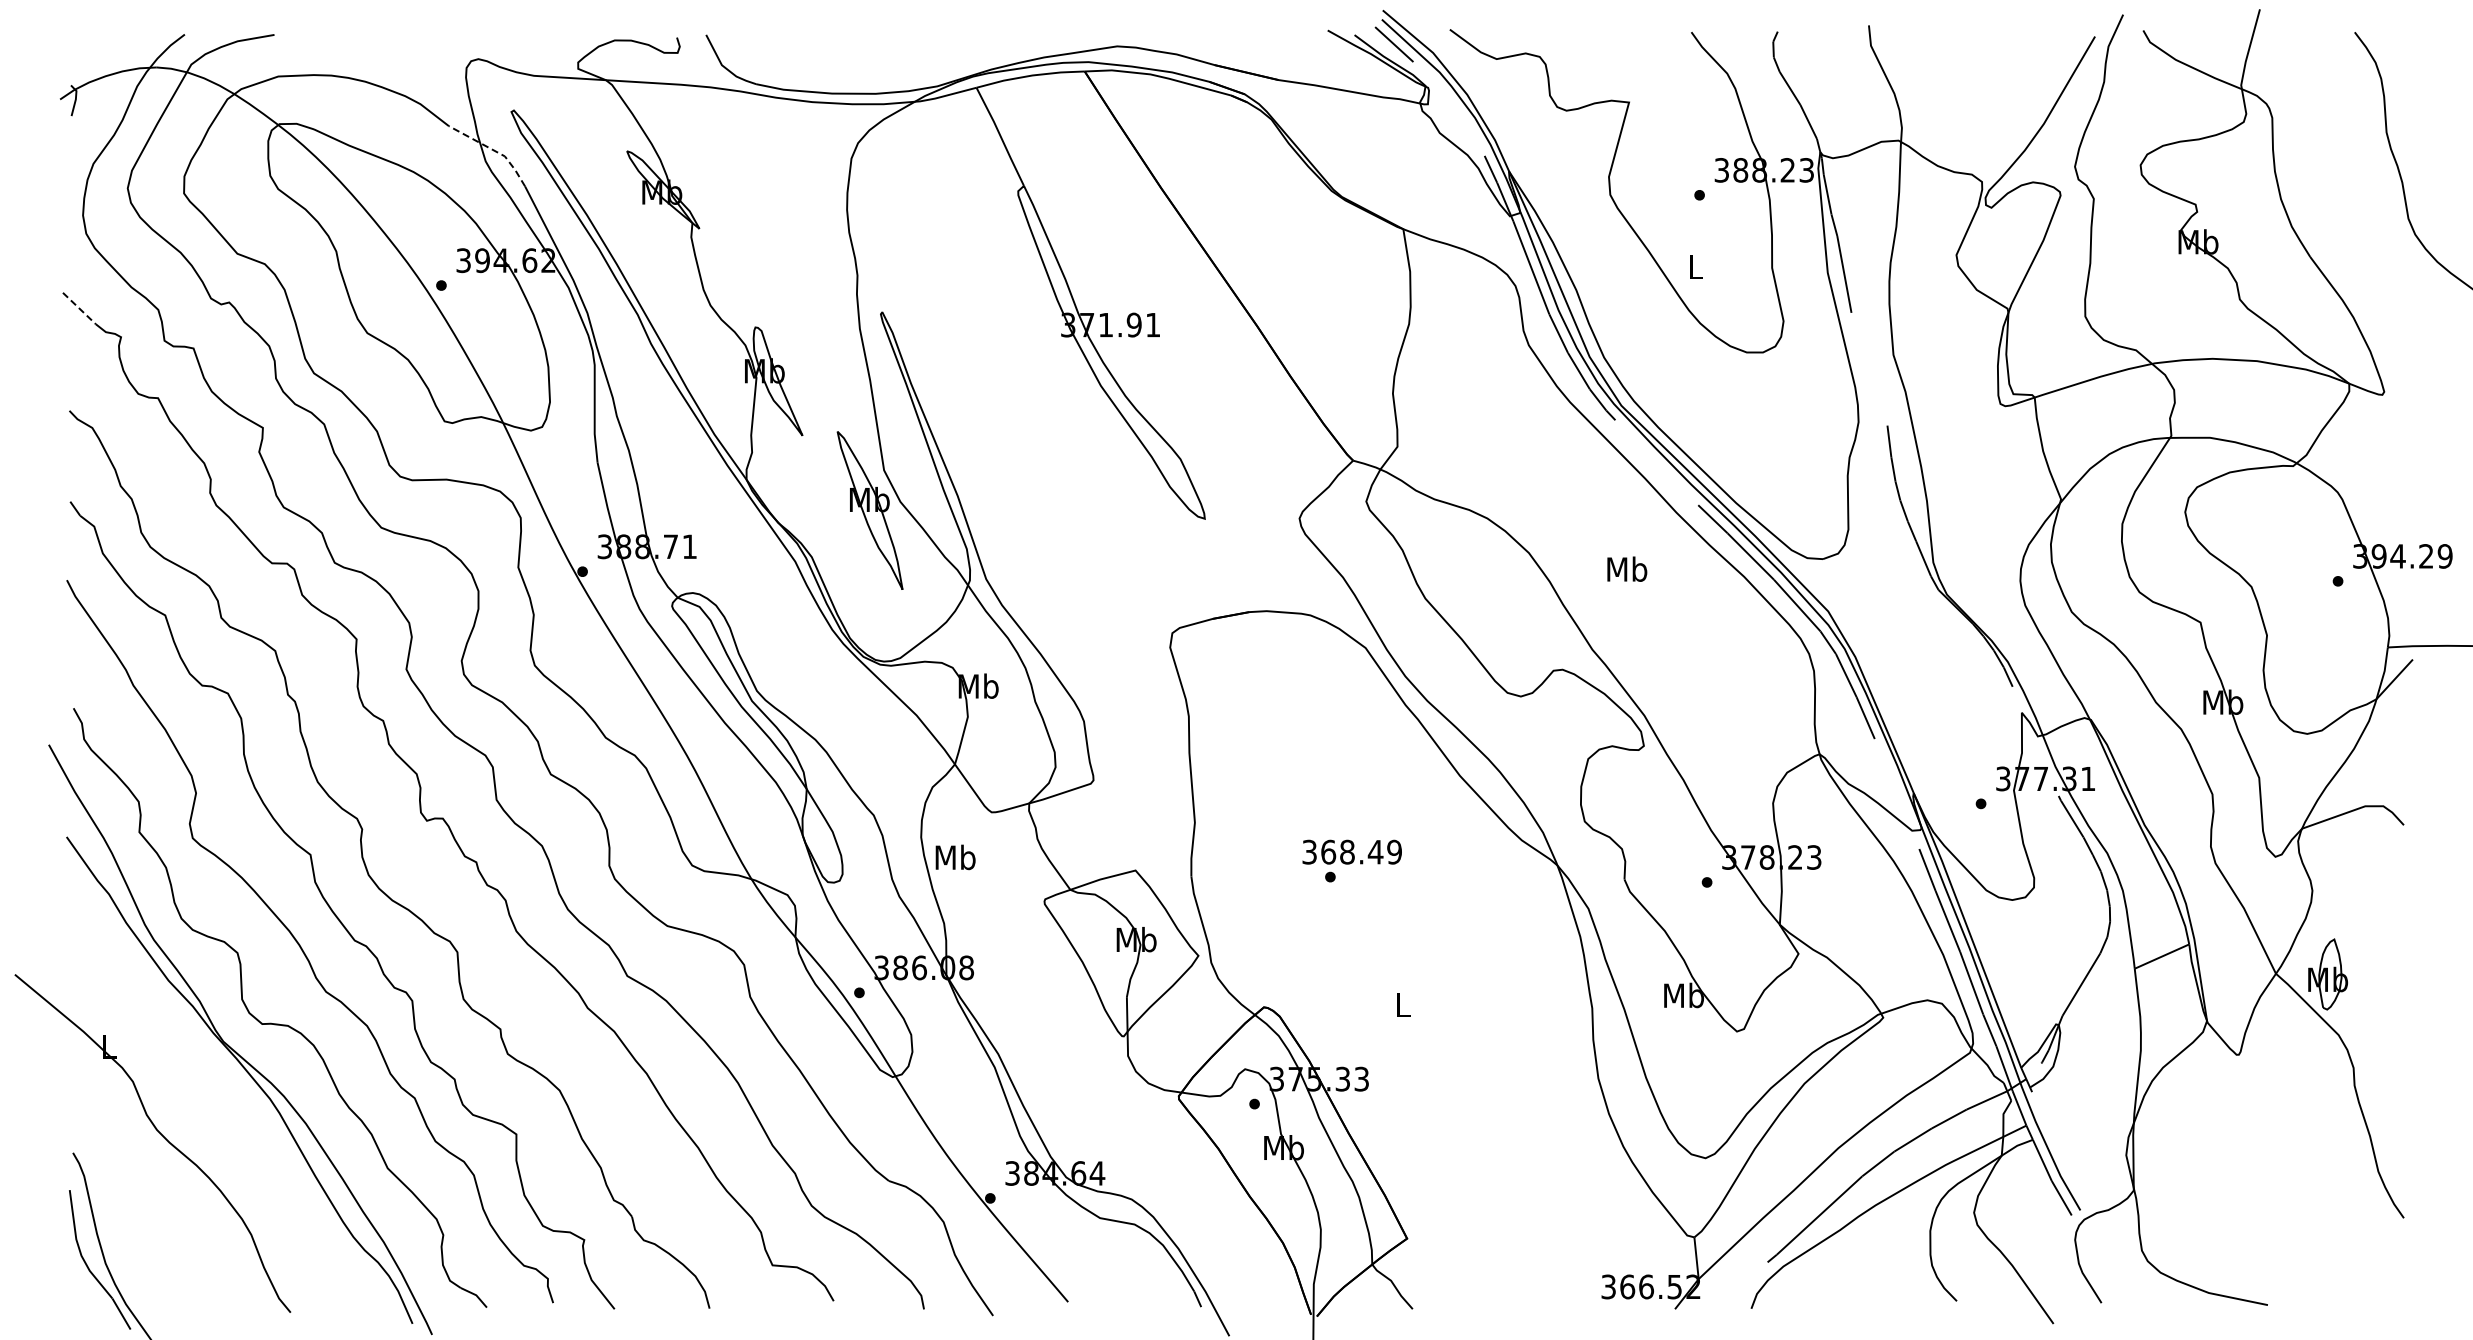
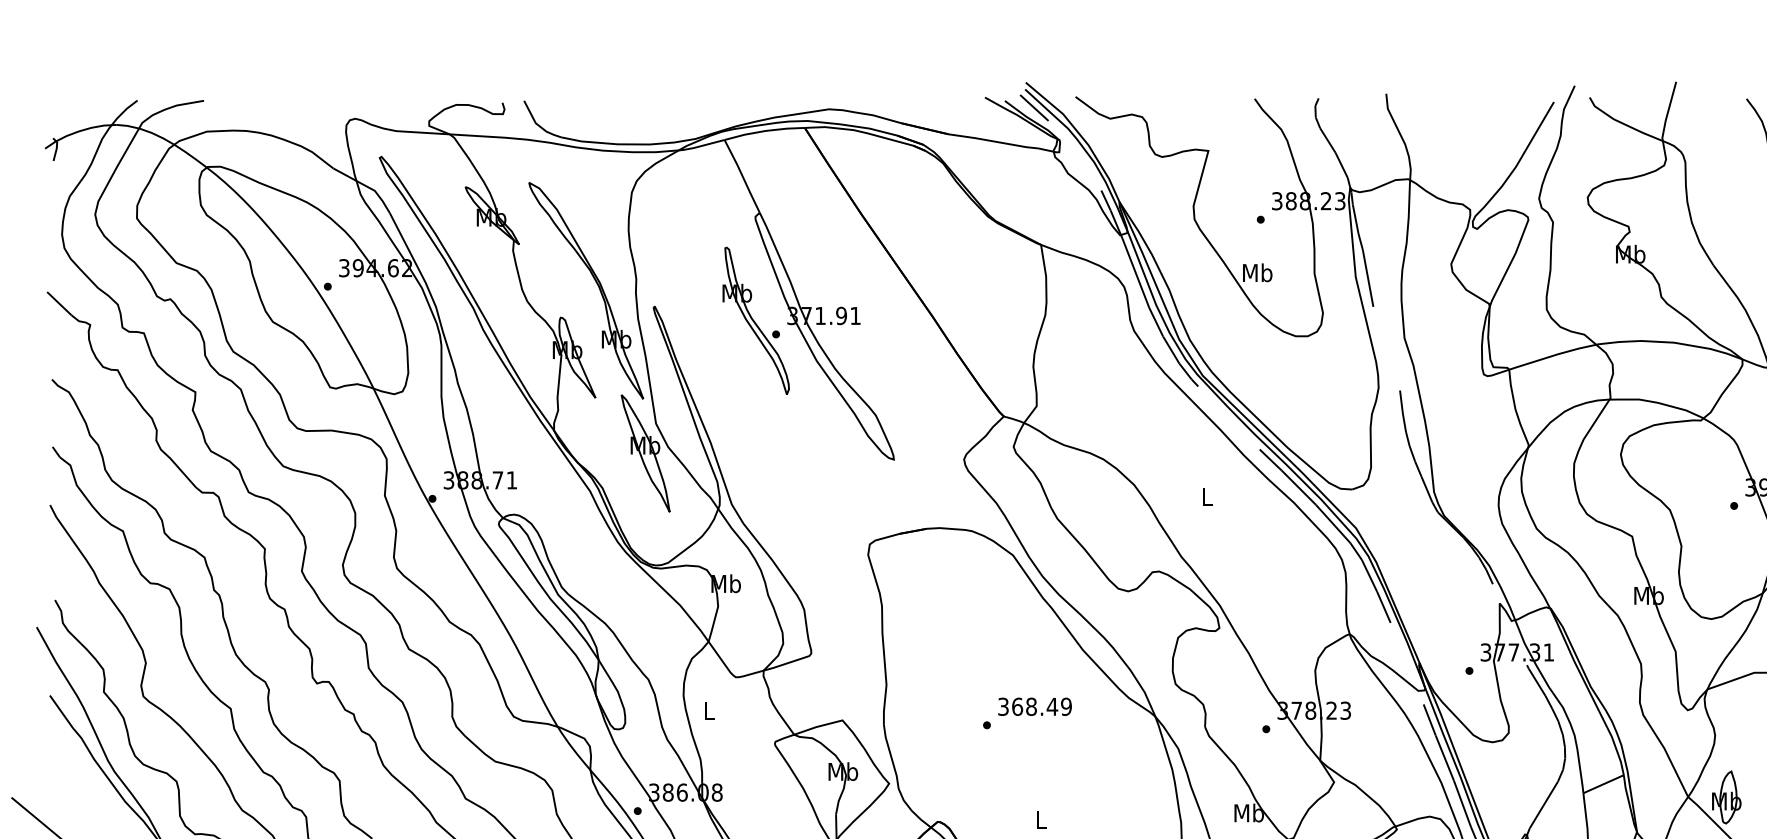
line: (493, 150) -> (366, 186), dashed -> solid
text: (1695, 266) -> (1257, 272), L -> Mb
part: (804, 282) -> (597, 284), added
line: (79, 308) -> (59, 303), dashed -> solid
part: (1018, 331) -> (755, 320), added
text: (1627, 568) -> (1207, 496), Mb -> L
text: (1351, 851) -> (1034, 706), moved
text: (955, 857) -> (708, 710), Mb -> L

